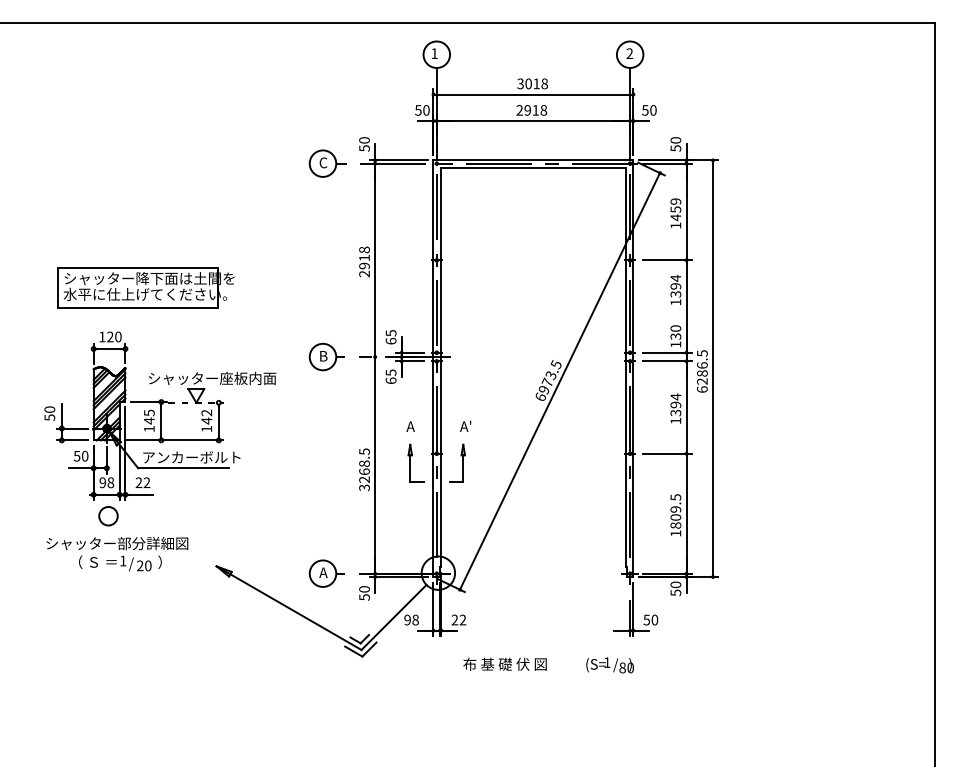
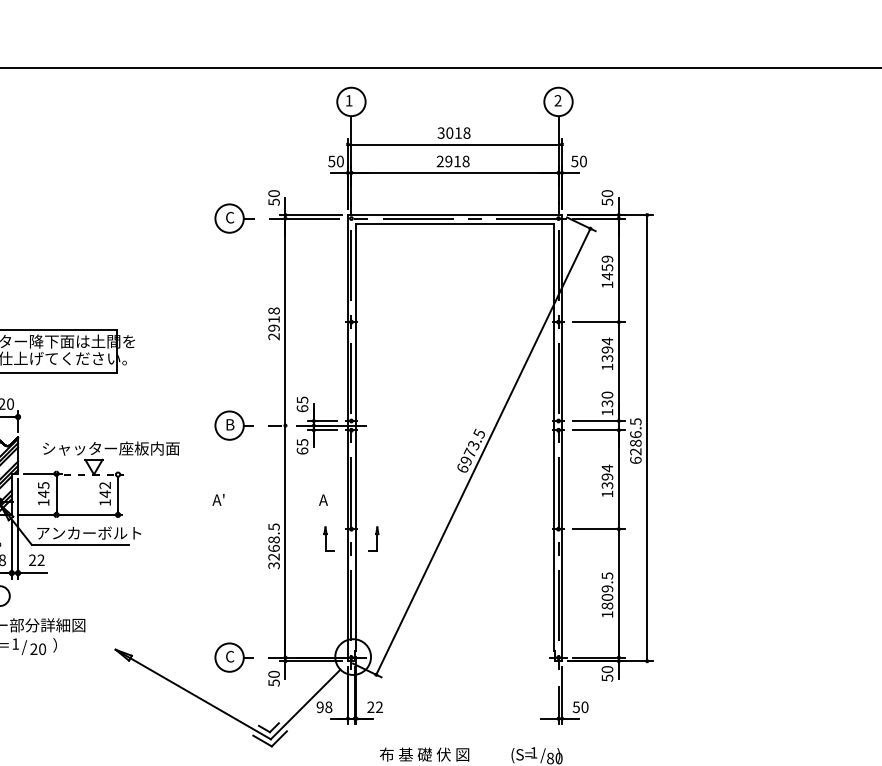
text: (465, 425) -> (218, 498), moved
part: (415, 462) -> (328, 538), size x0.6
part: (457, 462) -> (373, 538), size x0.6
text: (323, 572) -> (230, 656), A -> C

